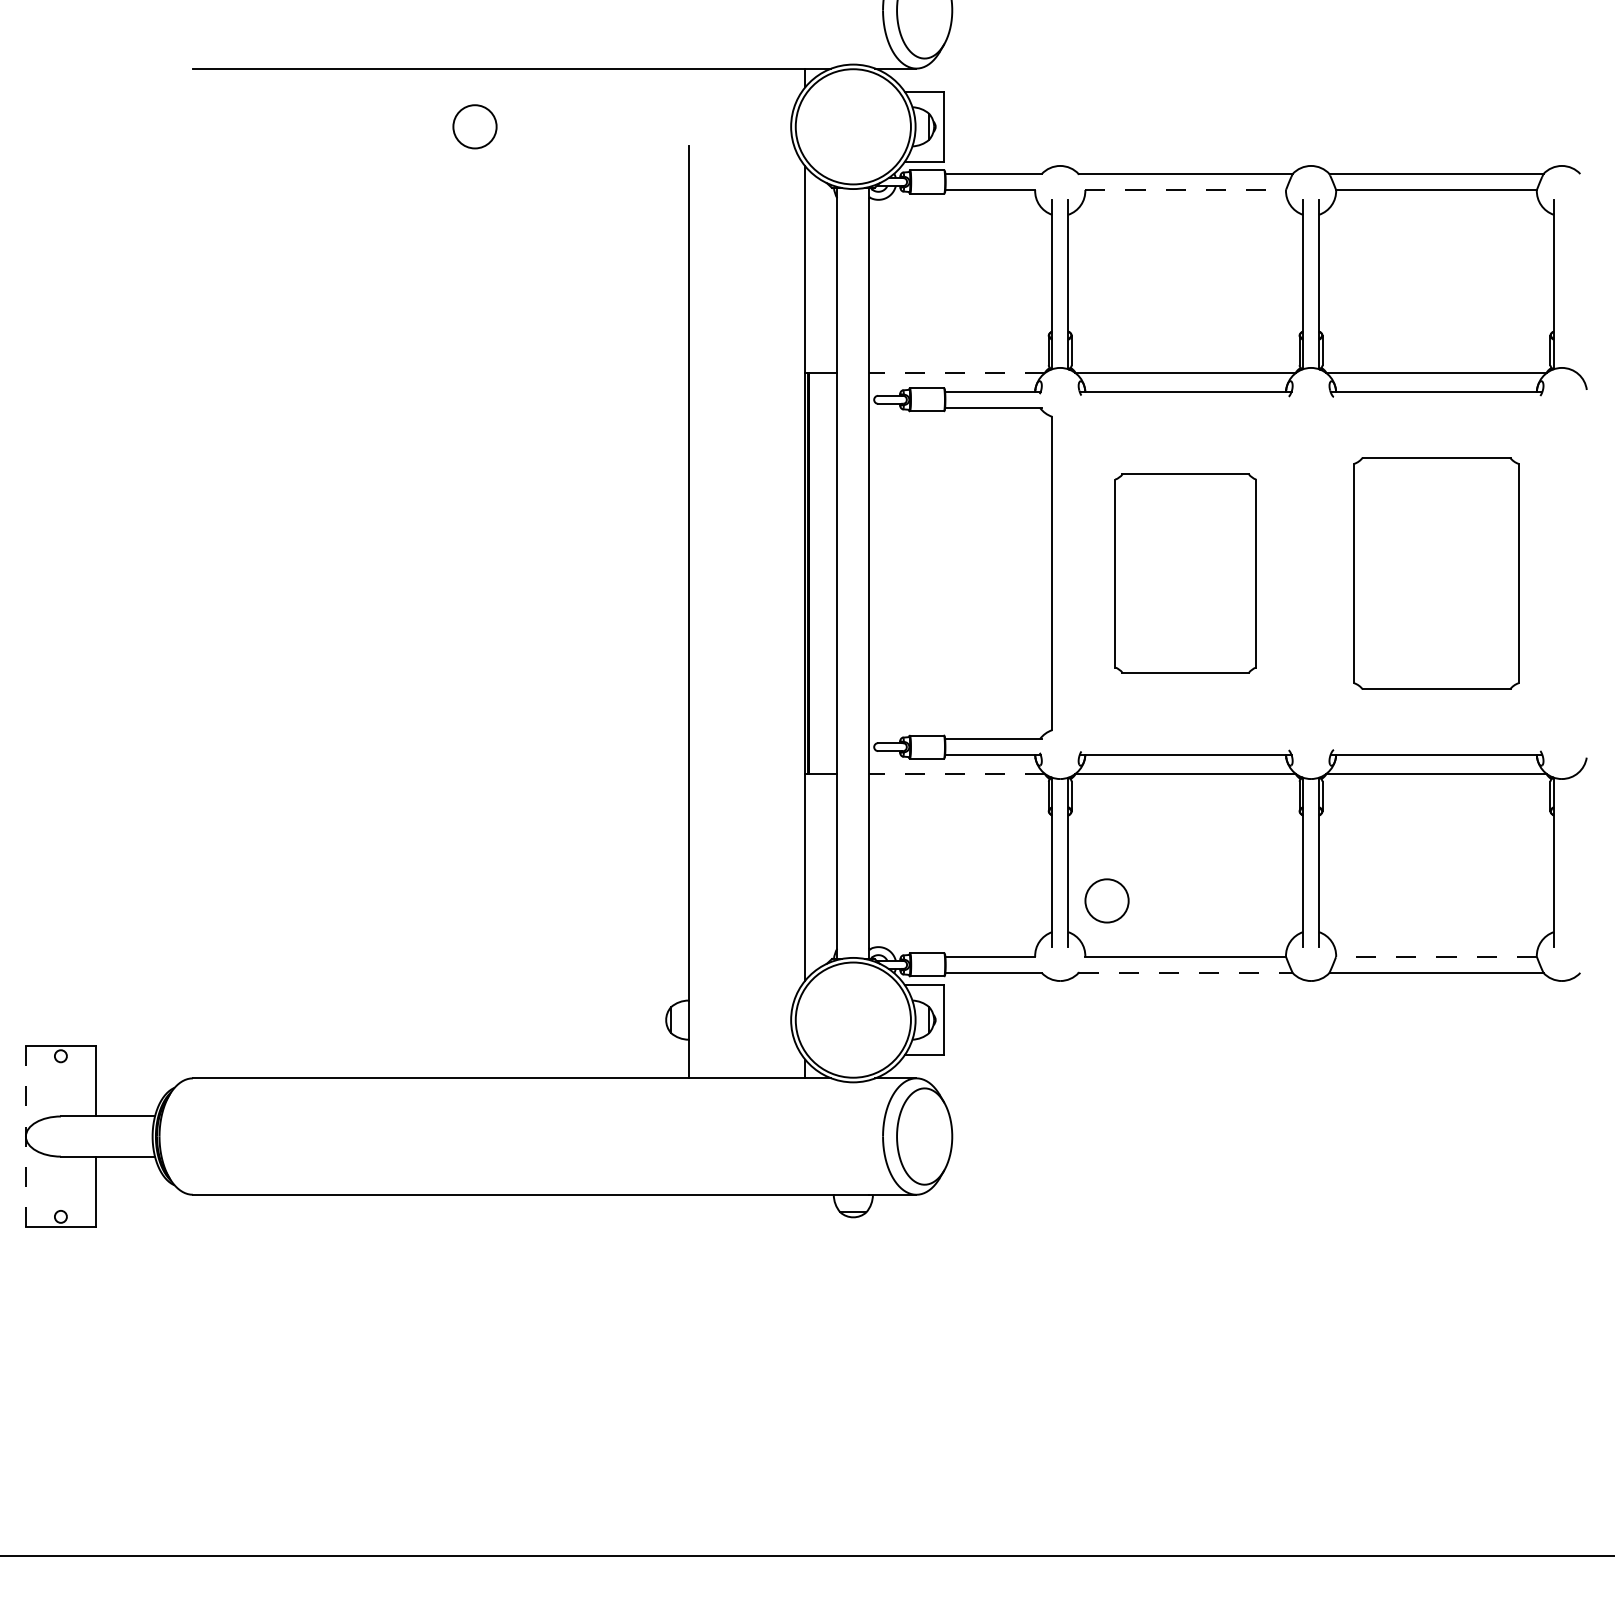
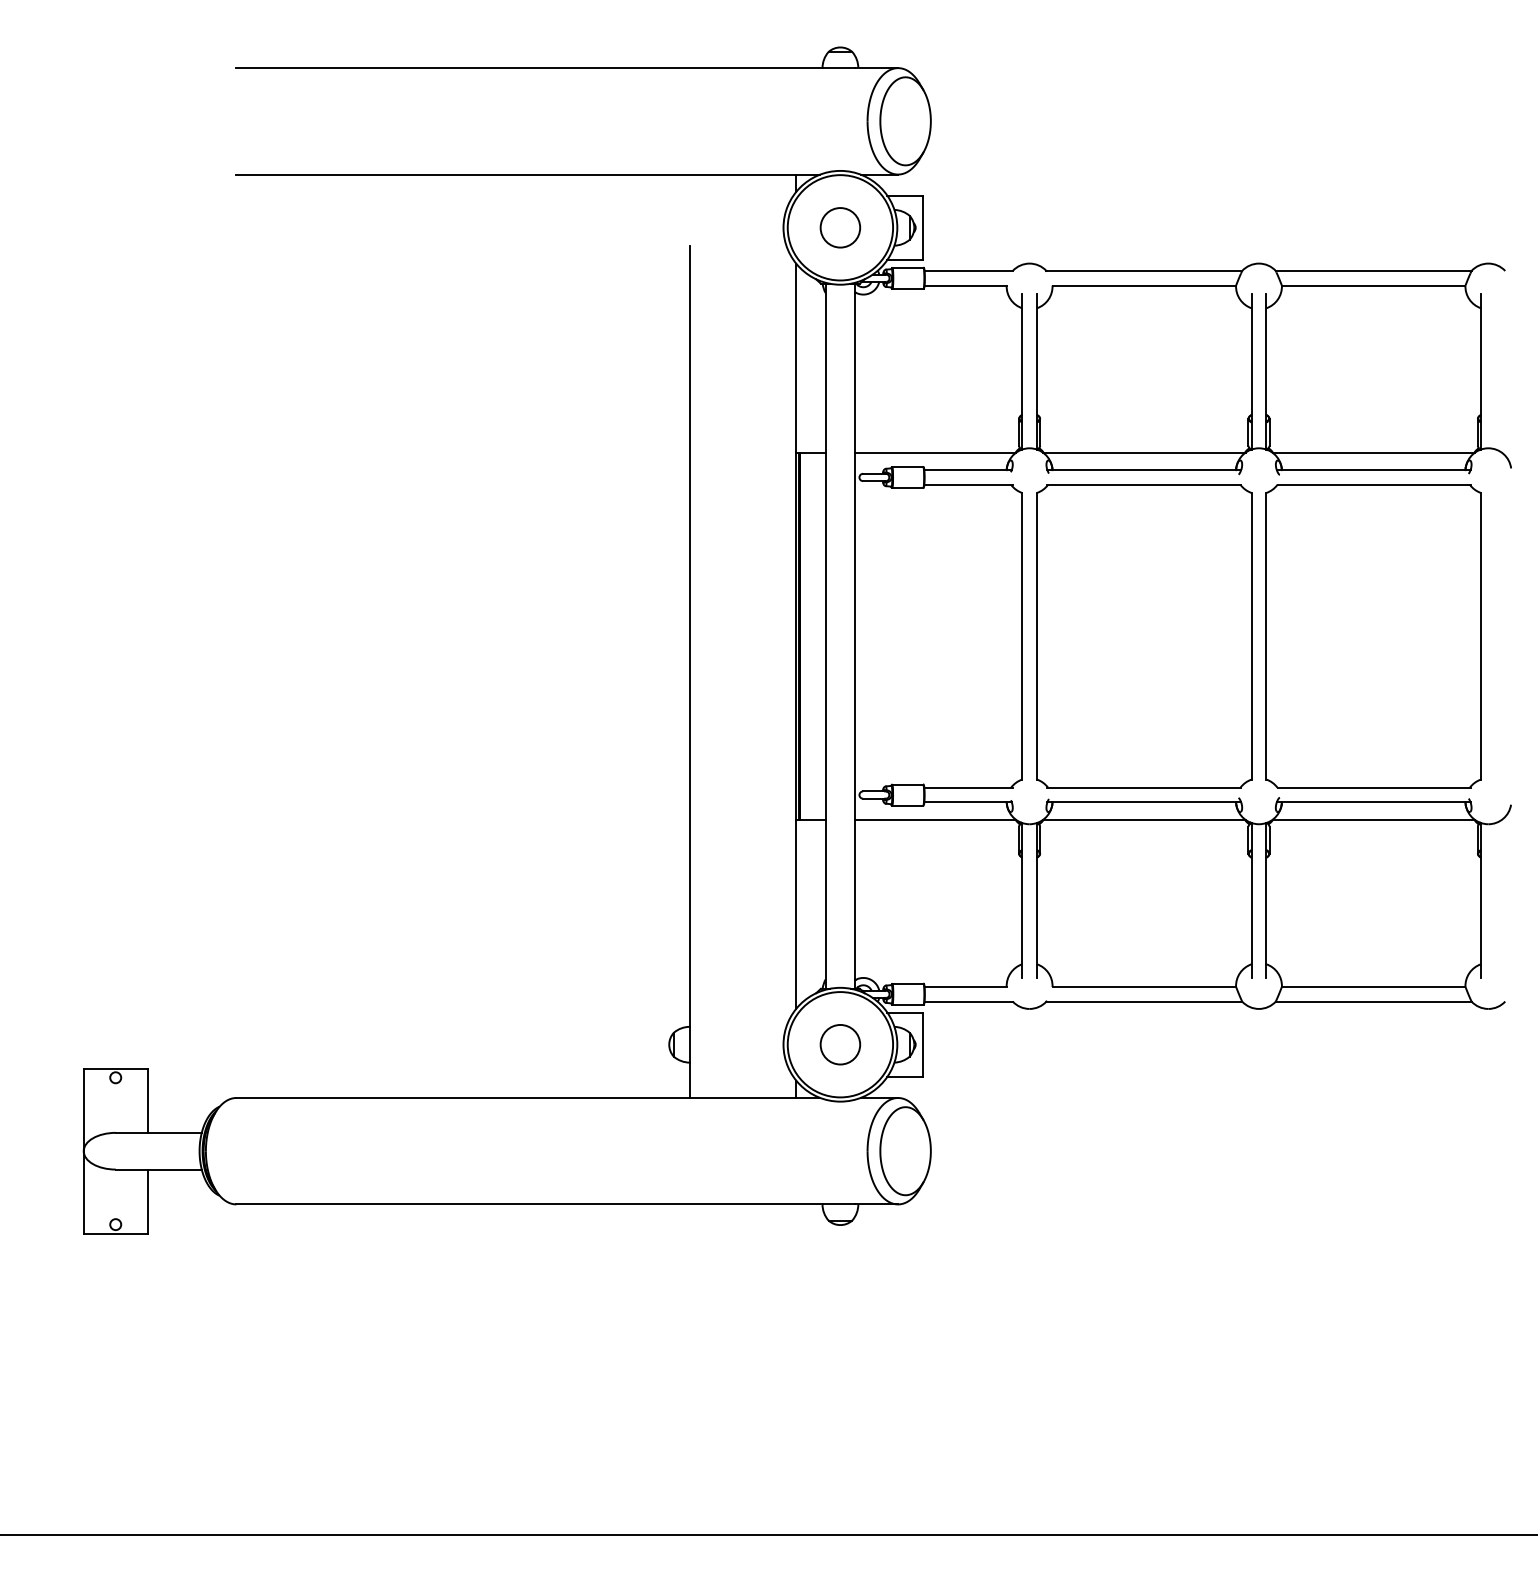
circle: (475, 126) -> (840, 227), moved
line: (1185, 189) -> (1144, 285), dashed -> solid
line: (957, 372) -> (935, 452), dashed -> solid
part: (1185, 573) -> (1144, 636), size x1.67
part: (1436, 573) -> (1373, 636), size x1.43
line: (957, 773) -> (935, 819), dashed -> solid
circle: (1107, 900) -> (840, 1044), moved
line: (1436, 956) -> (1373, 986), dashed -> solid
line: (1185, 972) -> (1144, 1001), dashed -> solid
line: (25, 1136) -> (83, 1151), dashed -> solid

